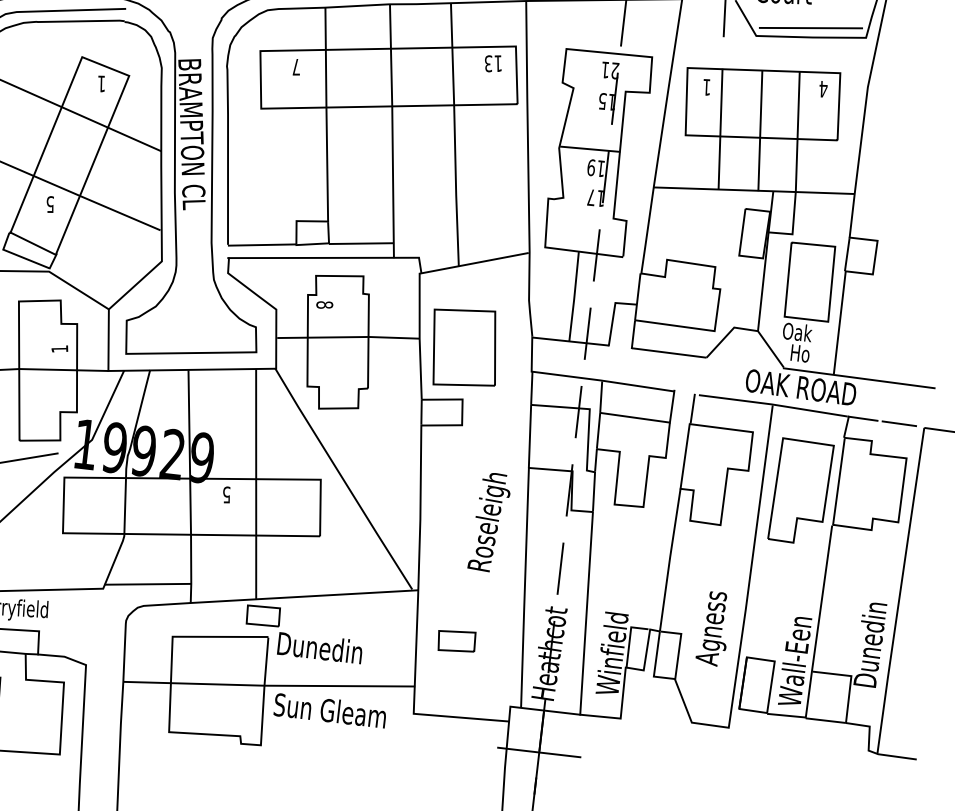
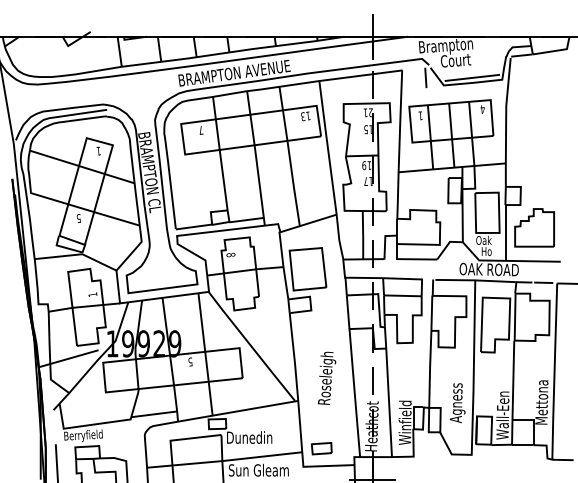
part: (894, 319) -> (534, 227), added
text: (490, 520) -> (327, 377), moved
part: (456, 640) -> (321, 448), moved
text: (869, 643) -> (541, 401), Dunedin -> Mettona

